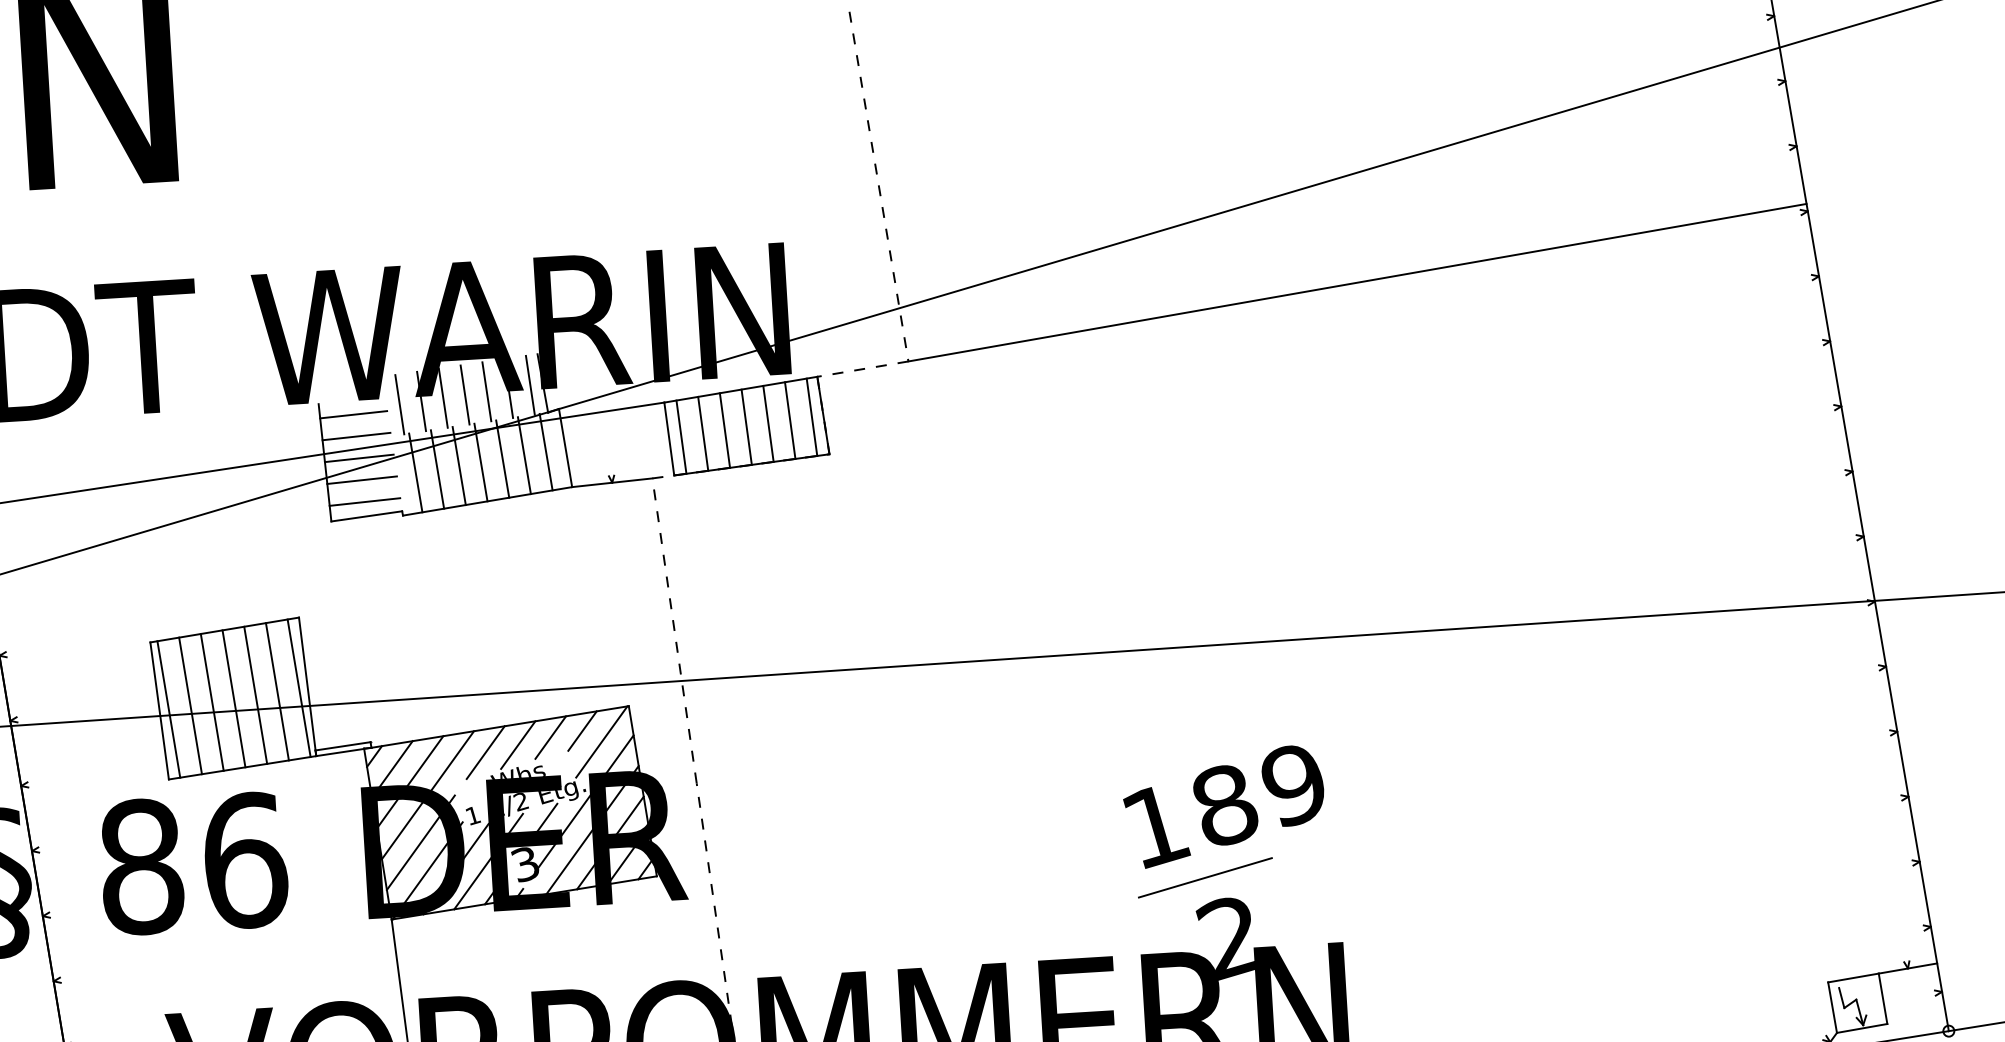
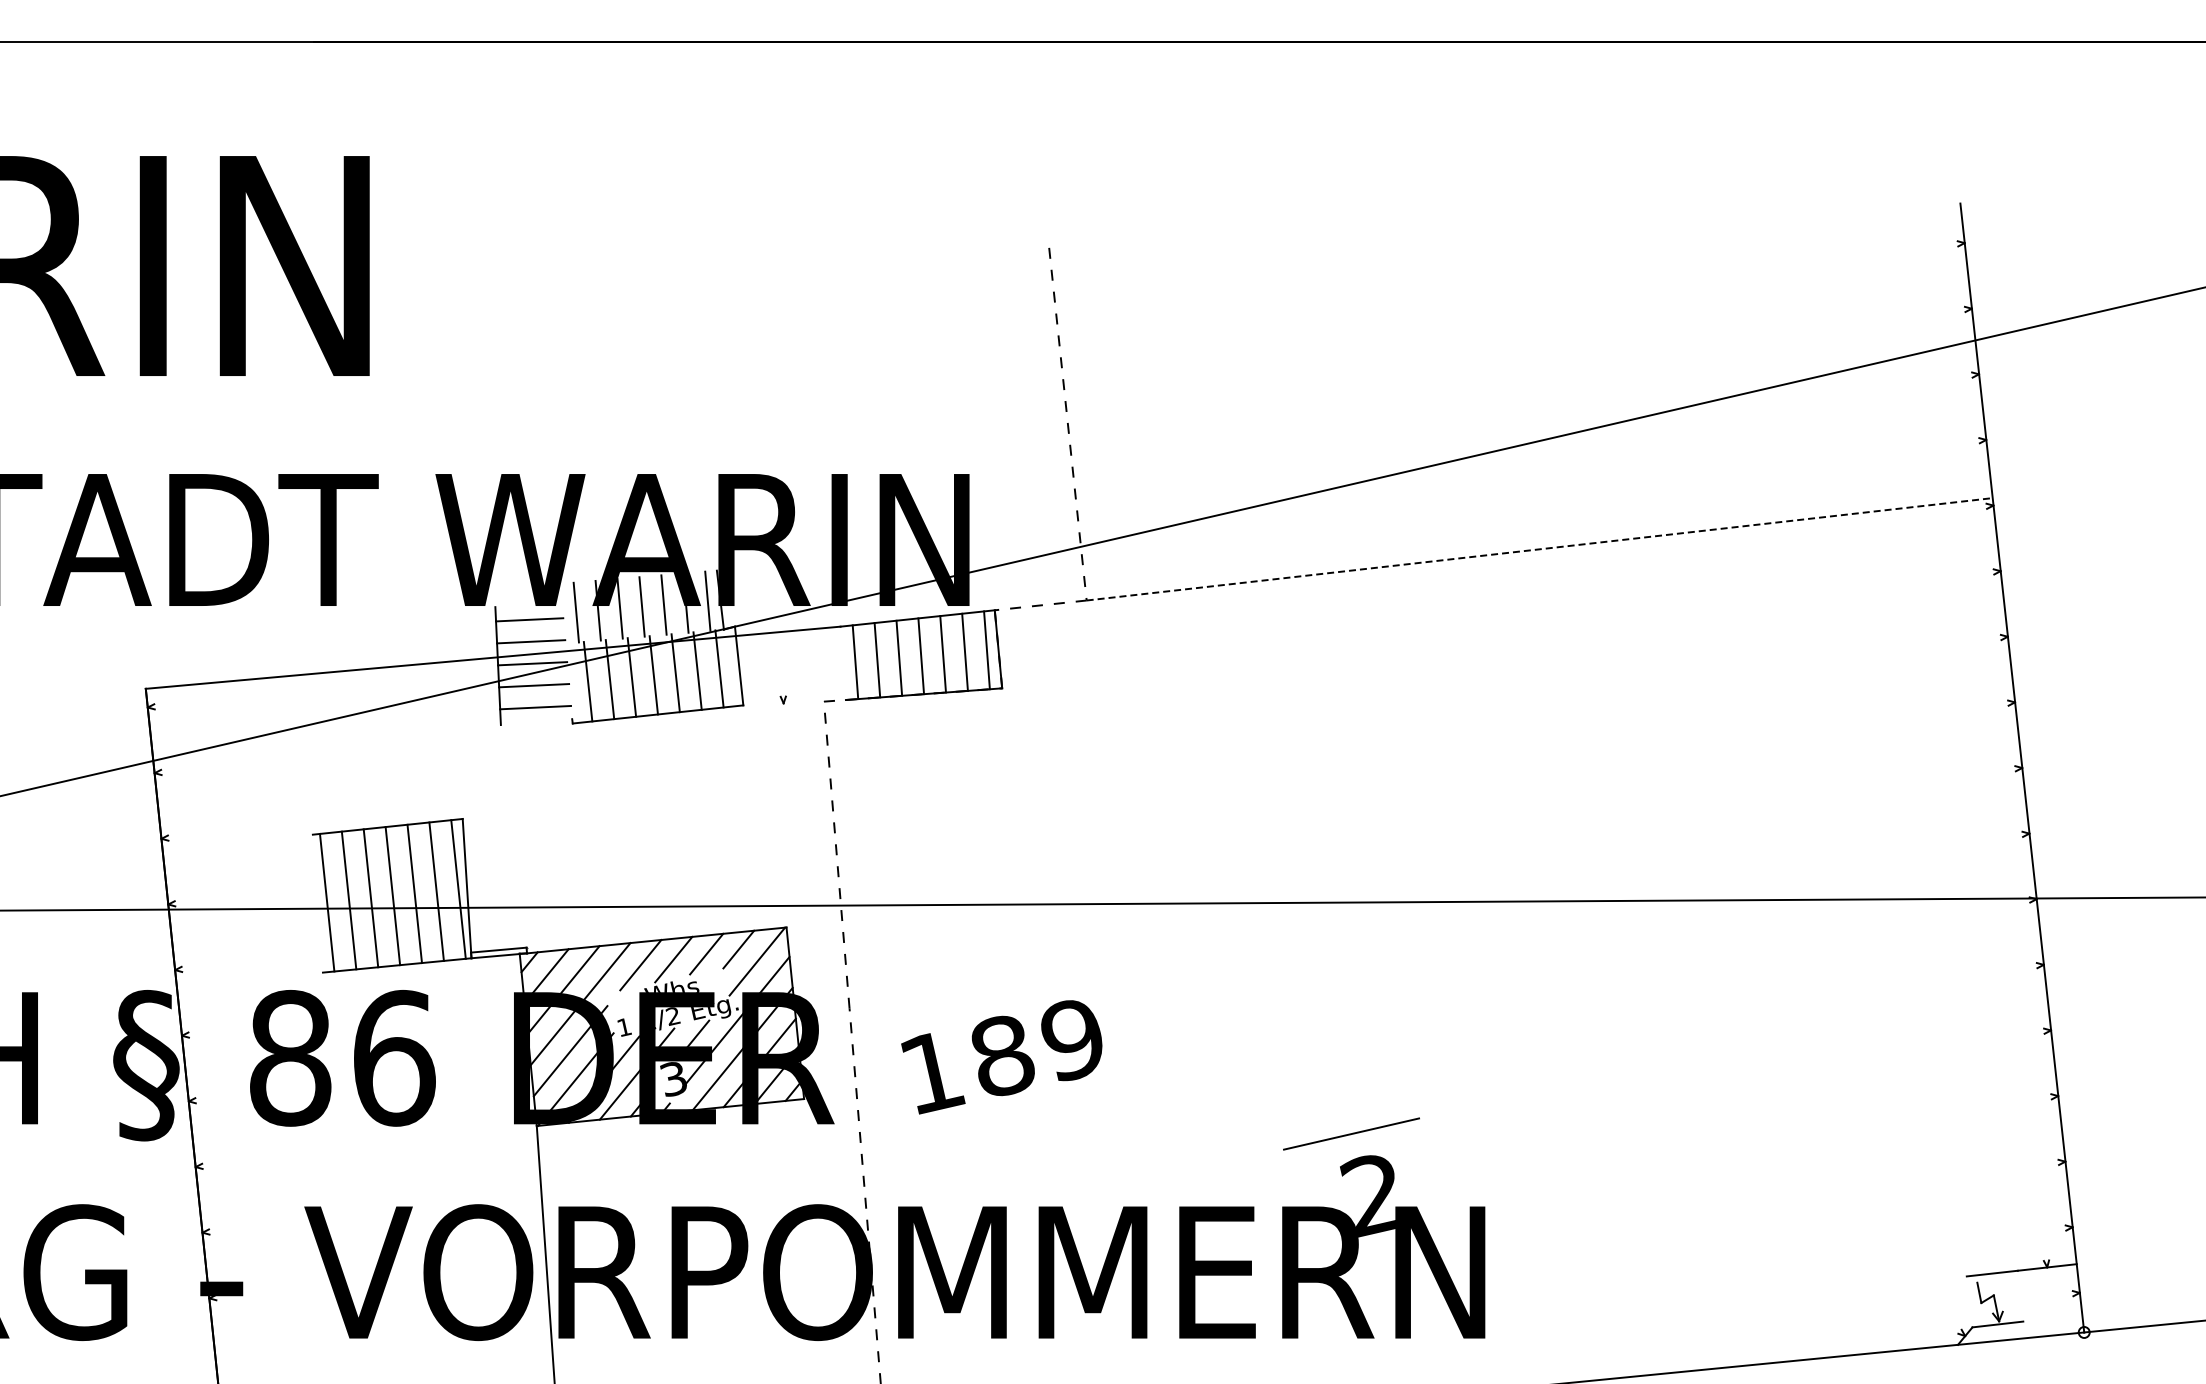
line: (1357, 282) -> (1539, 549), solid -> dashed
line: (668, 439) -> (842, 663), removed
line: (612, 482) -> (783, 703), removed
line: (366, 516) -> (536, 722), removed
line: (159, 710) -> (317, 903), removed
text: (1224, 807) -> (1001, 1057), moved
line: (1882, 998) -> (2020, 1295), removed
line: (1832, 1007) -> (1969, 1301), removed

